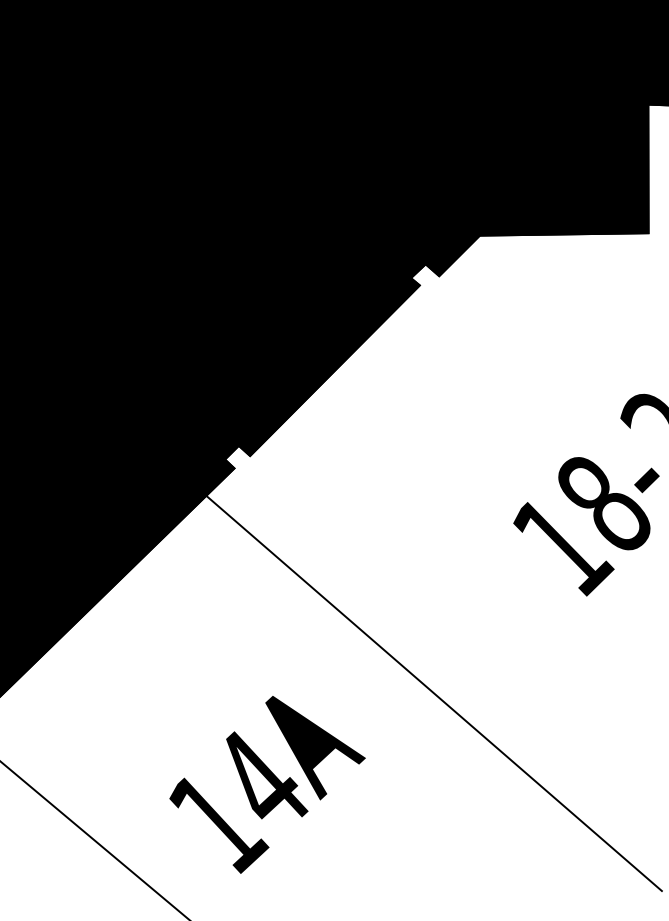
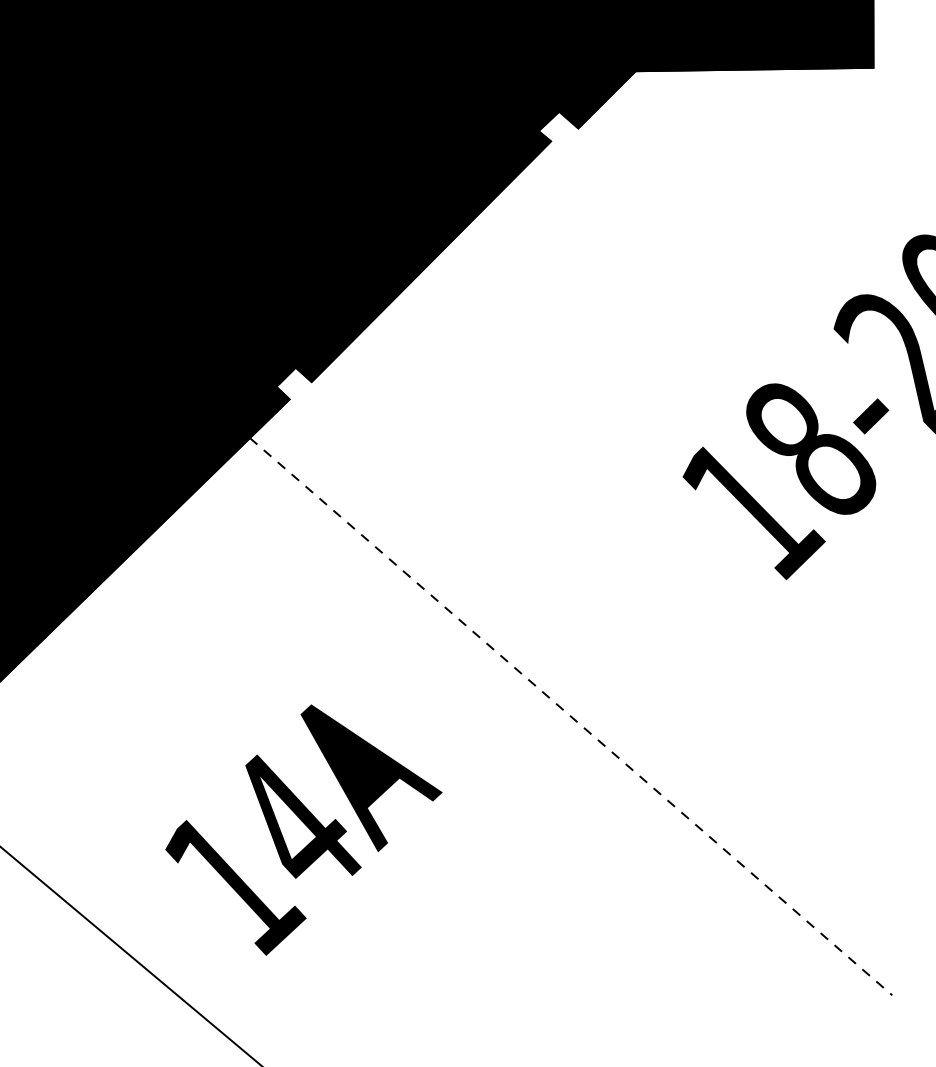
line: (434, 693) -> (571, 716), solid -> dashed
text: (267, 784) -> (303, 829), moved

